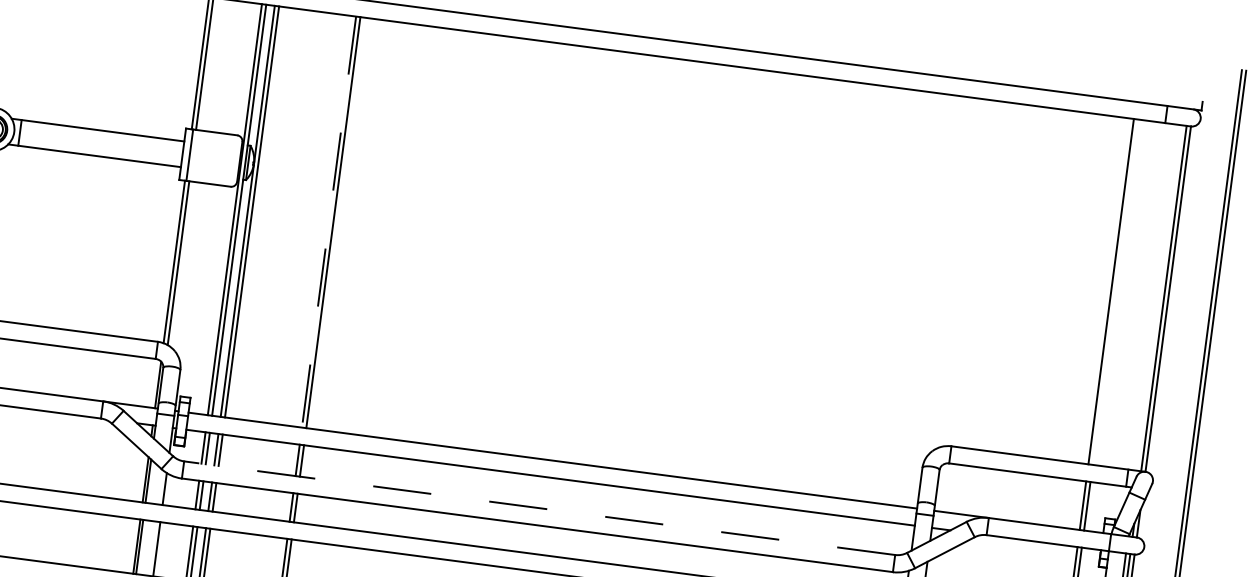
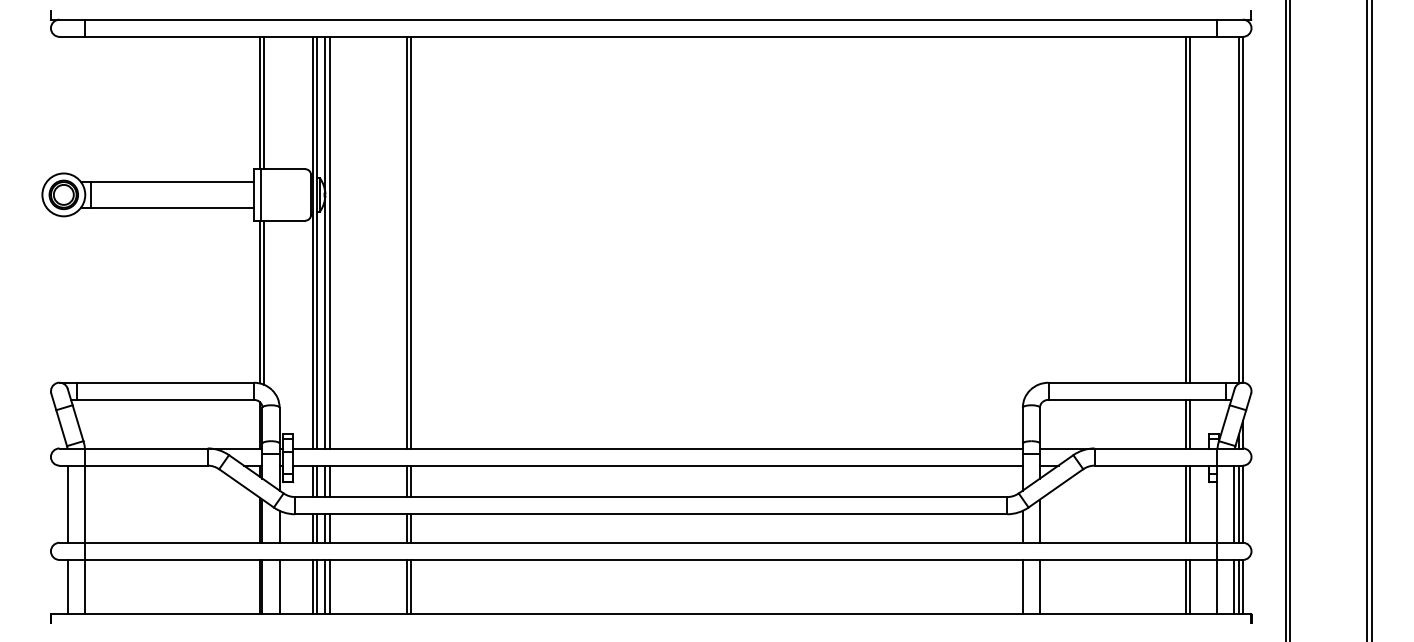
line: (328, 221) -> (406, 242), dashed -> solid
line: (1115, 291) -> (1190, 209), added
line: (538, 508) -> (650, 497), dashed -> solid

